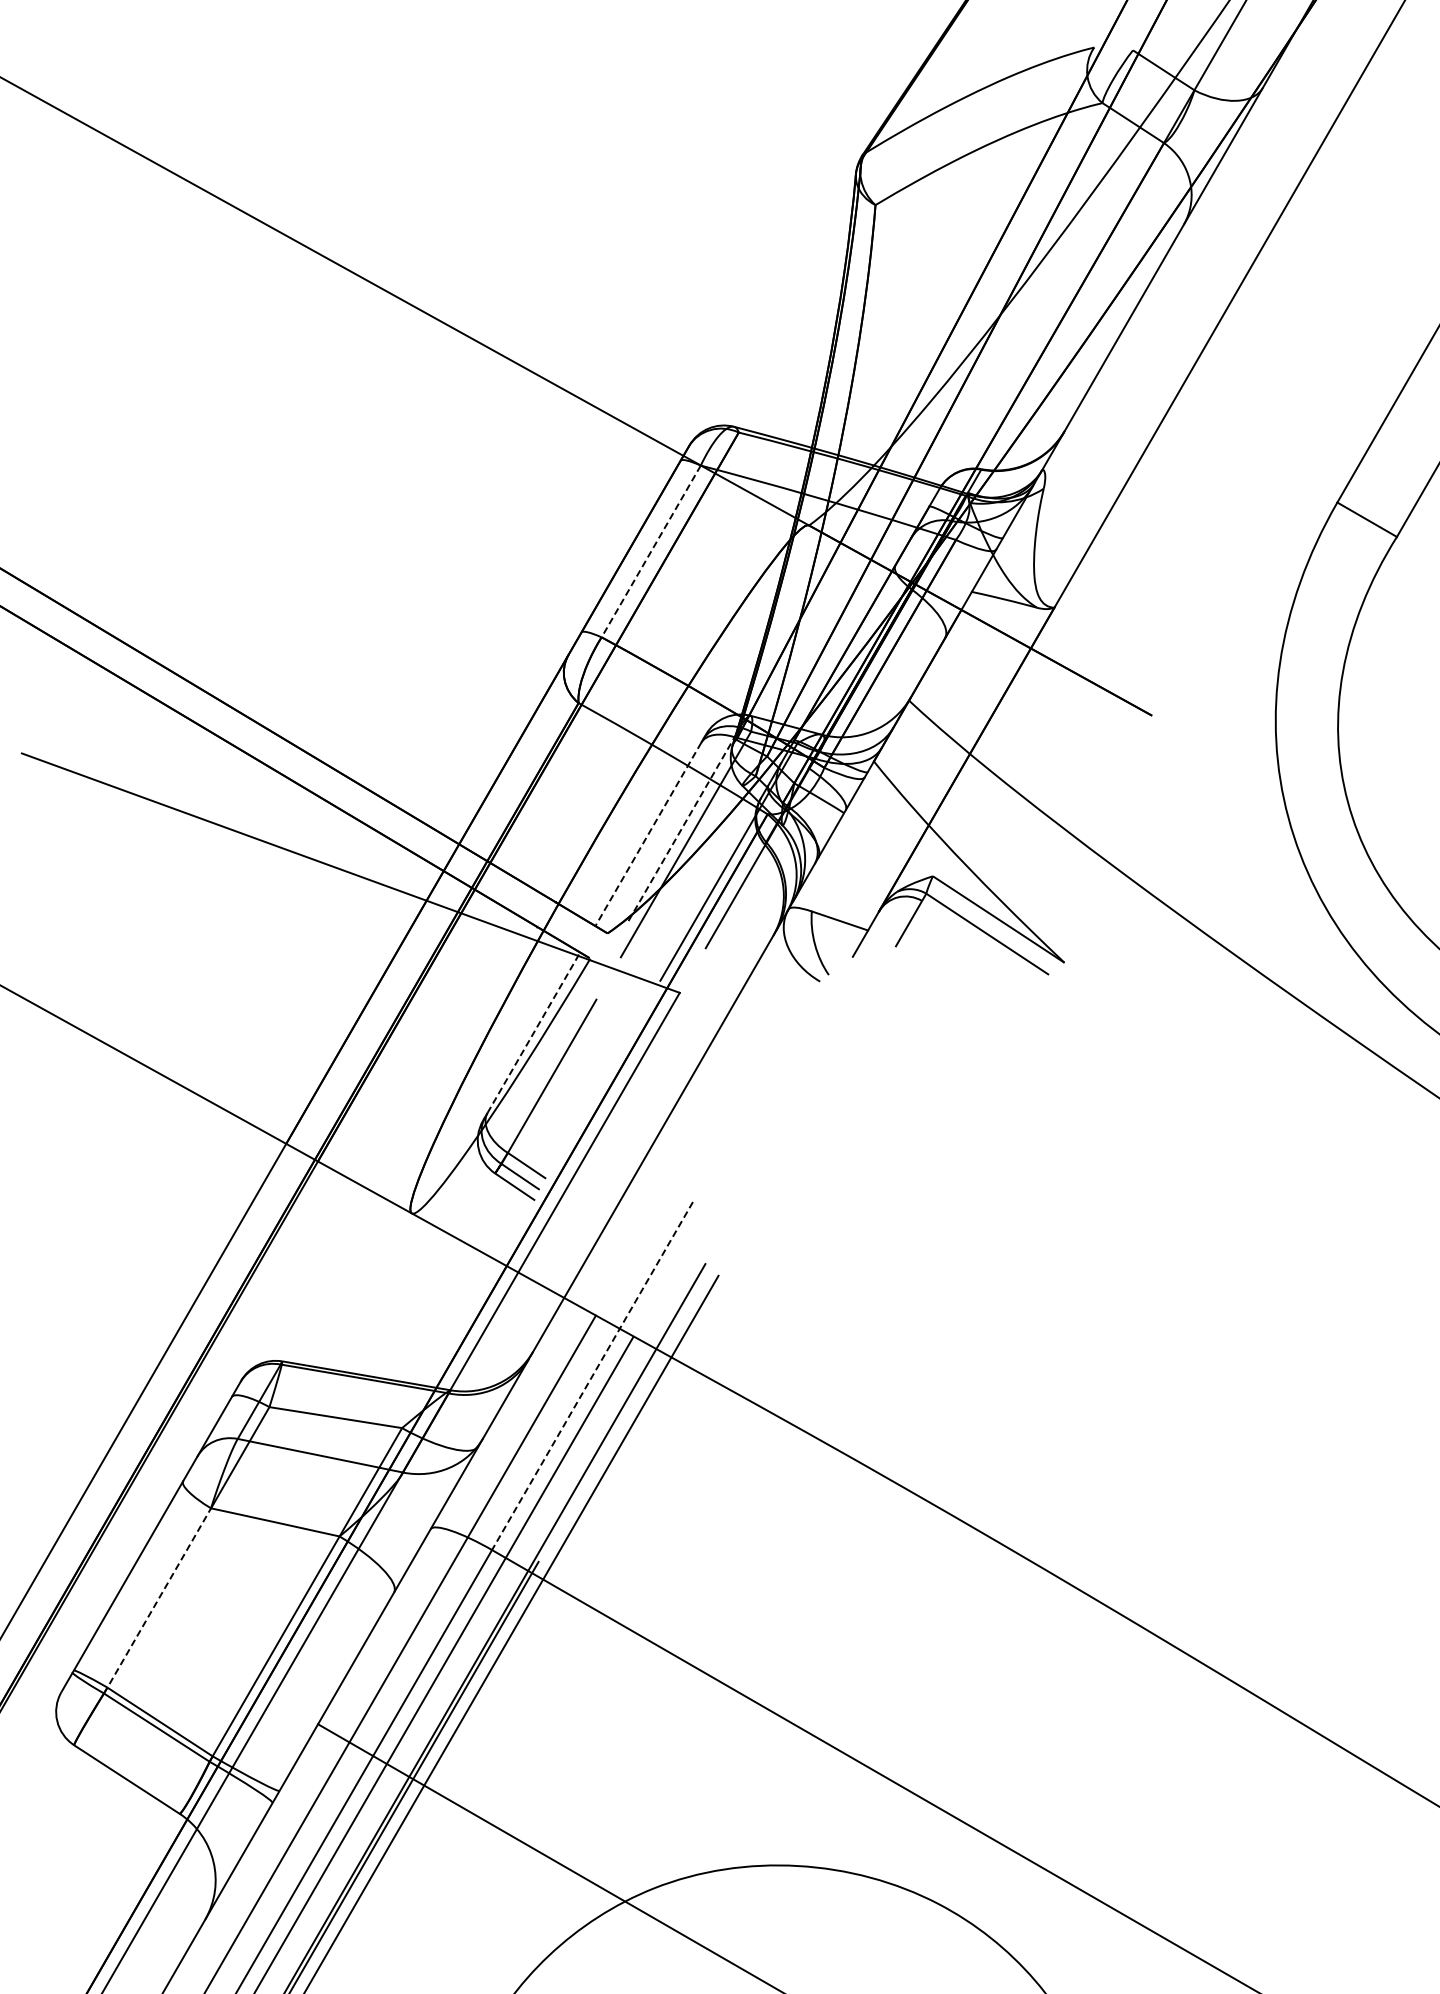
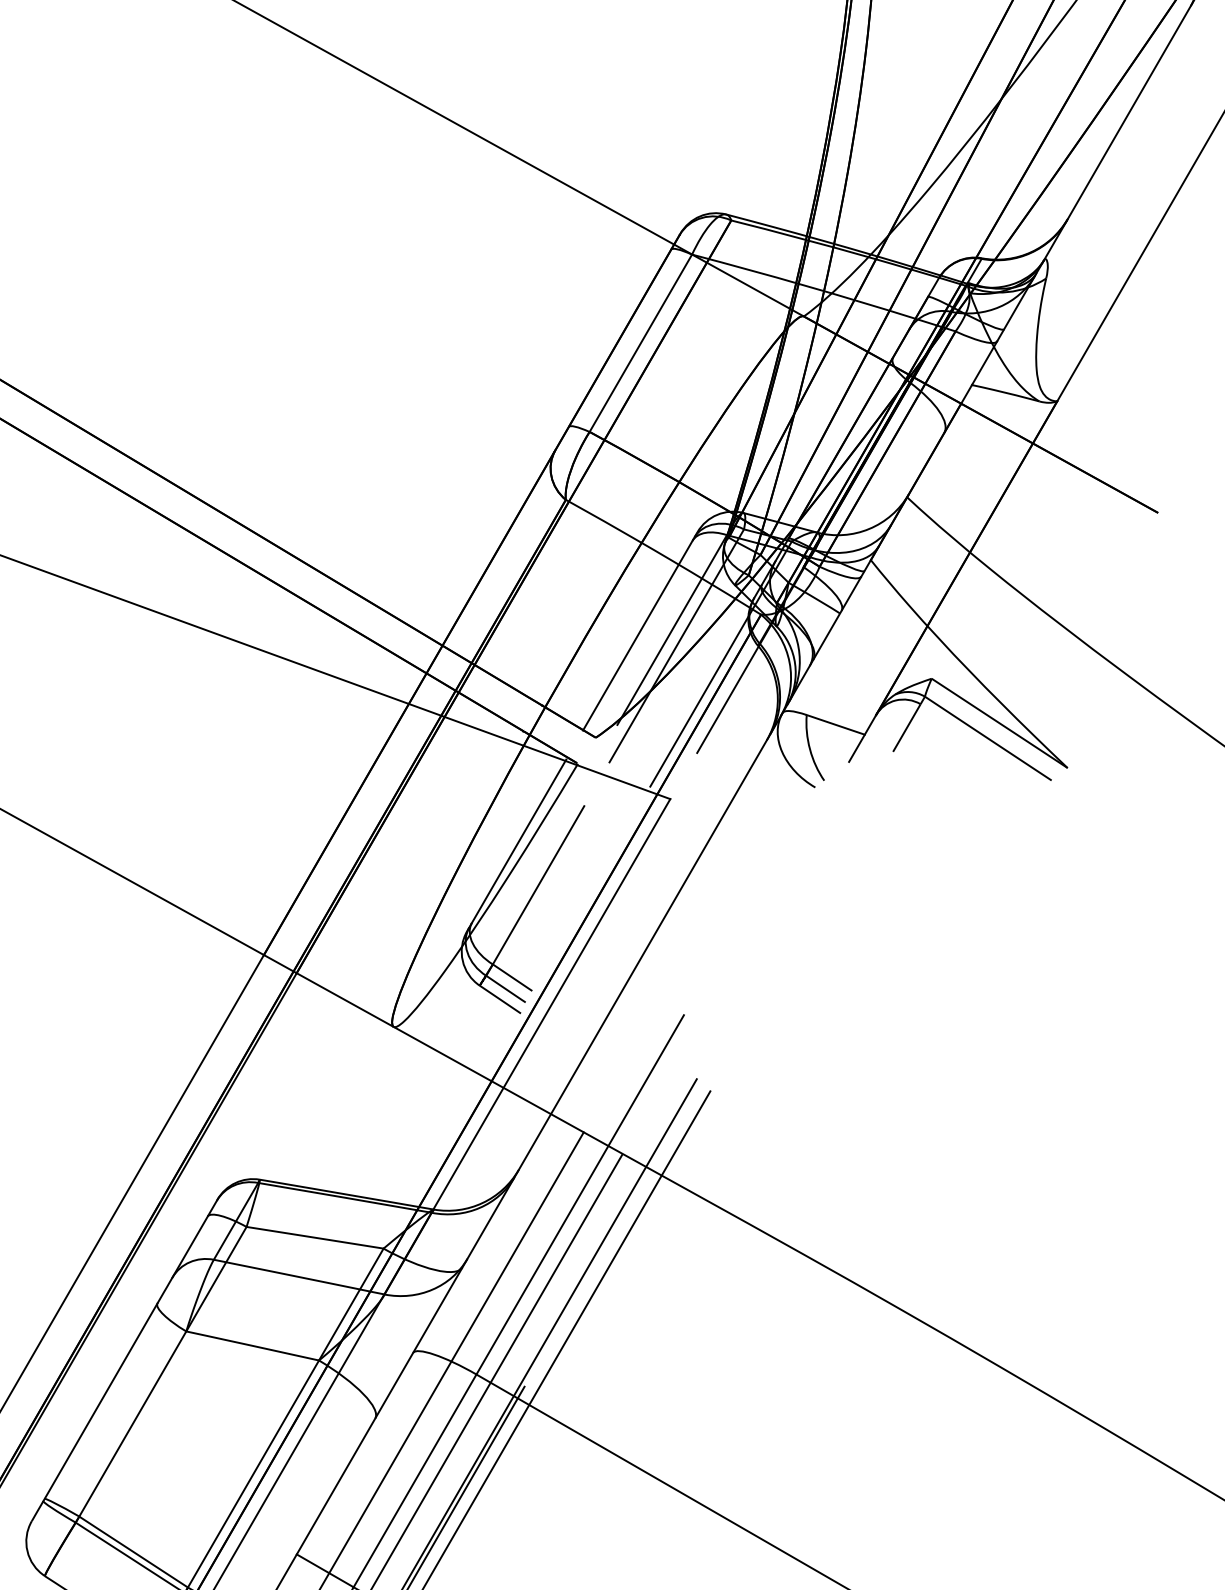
line: (651, 551) -> (641, 343), dashed -> solid
line: (681, 828) -> (672, 629), dashed -> solid
line: (648, 835) -> (638, 636), dashed -> solid
line: (533, 1034) -> (519, 842), dashed -> solid
line: (592, 1376) -> (580, 1195), dashed -> solid
line: (157, 1600) -> (130, 1426), dashed -> solid

